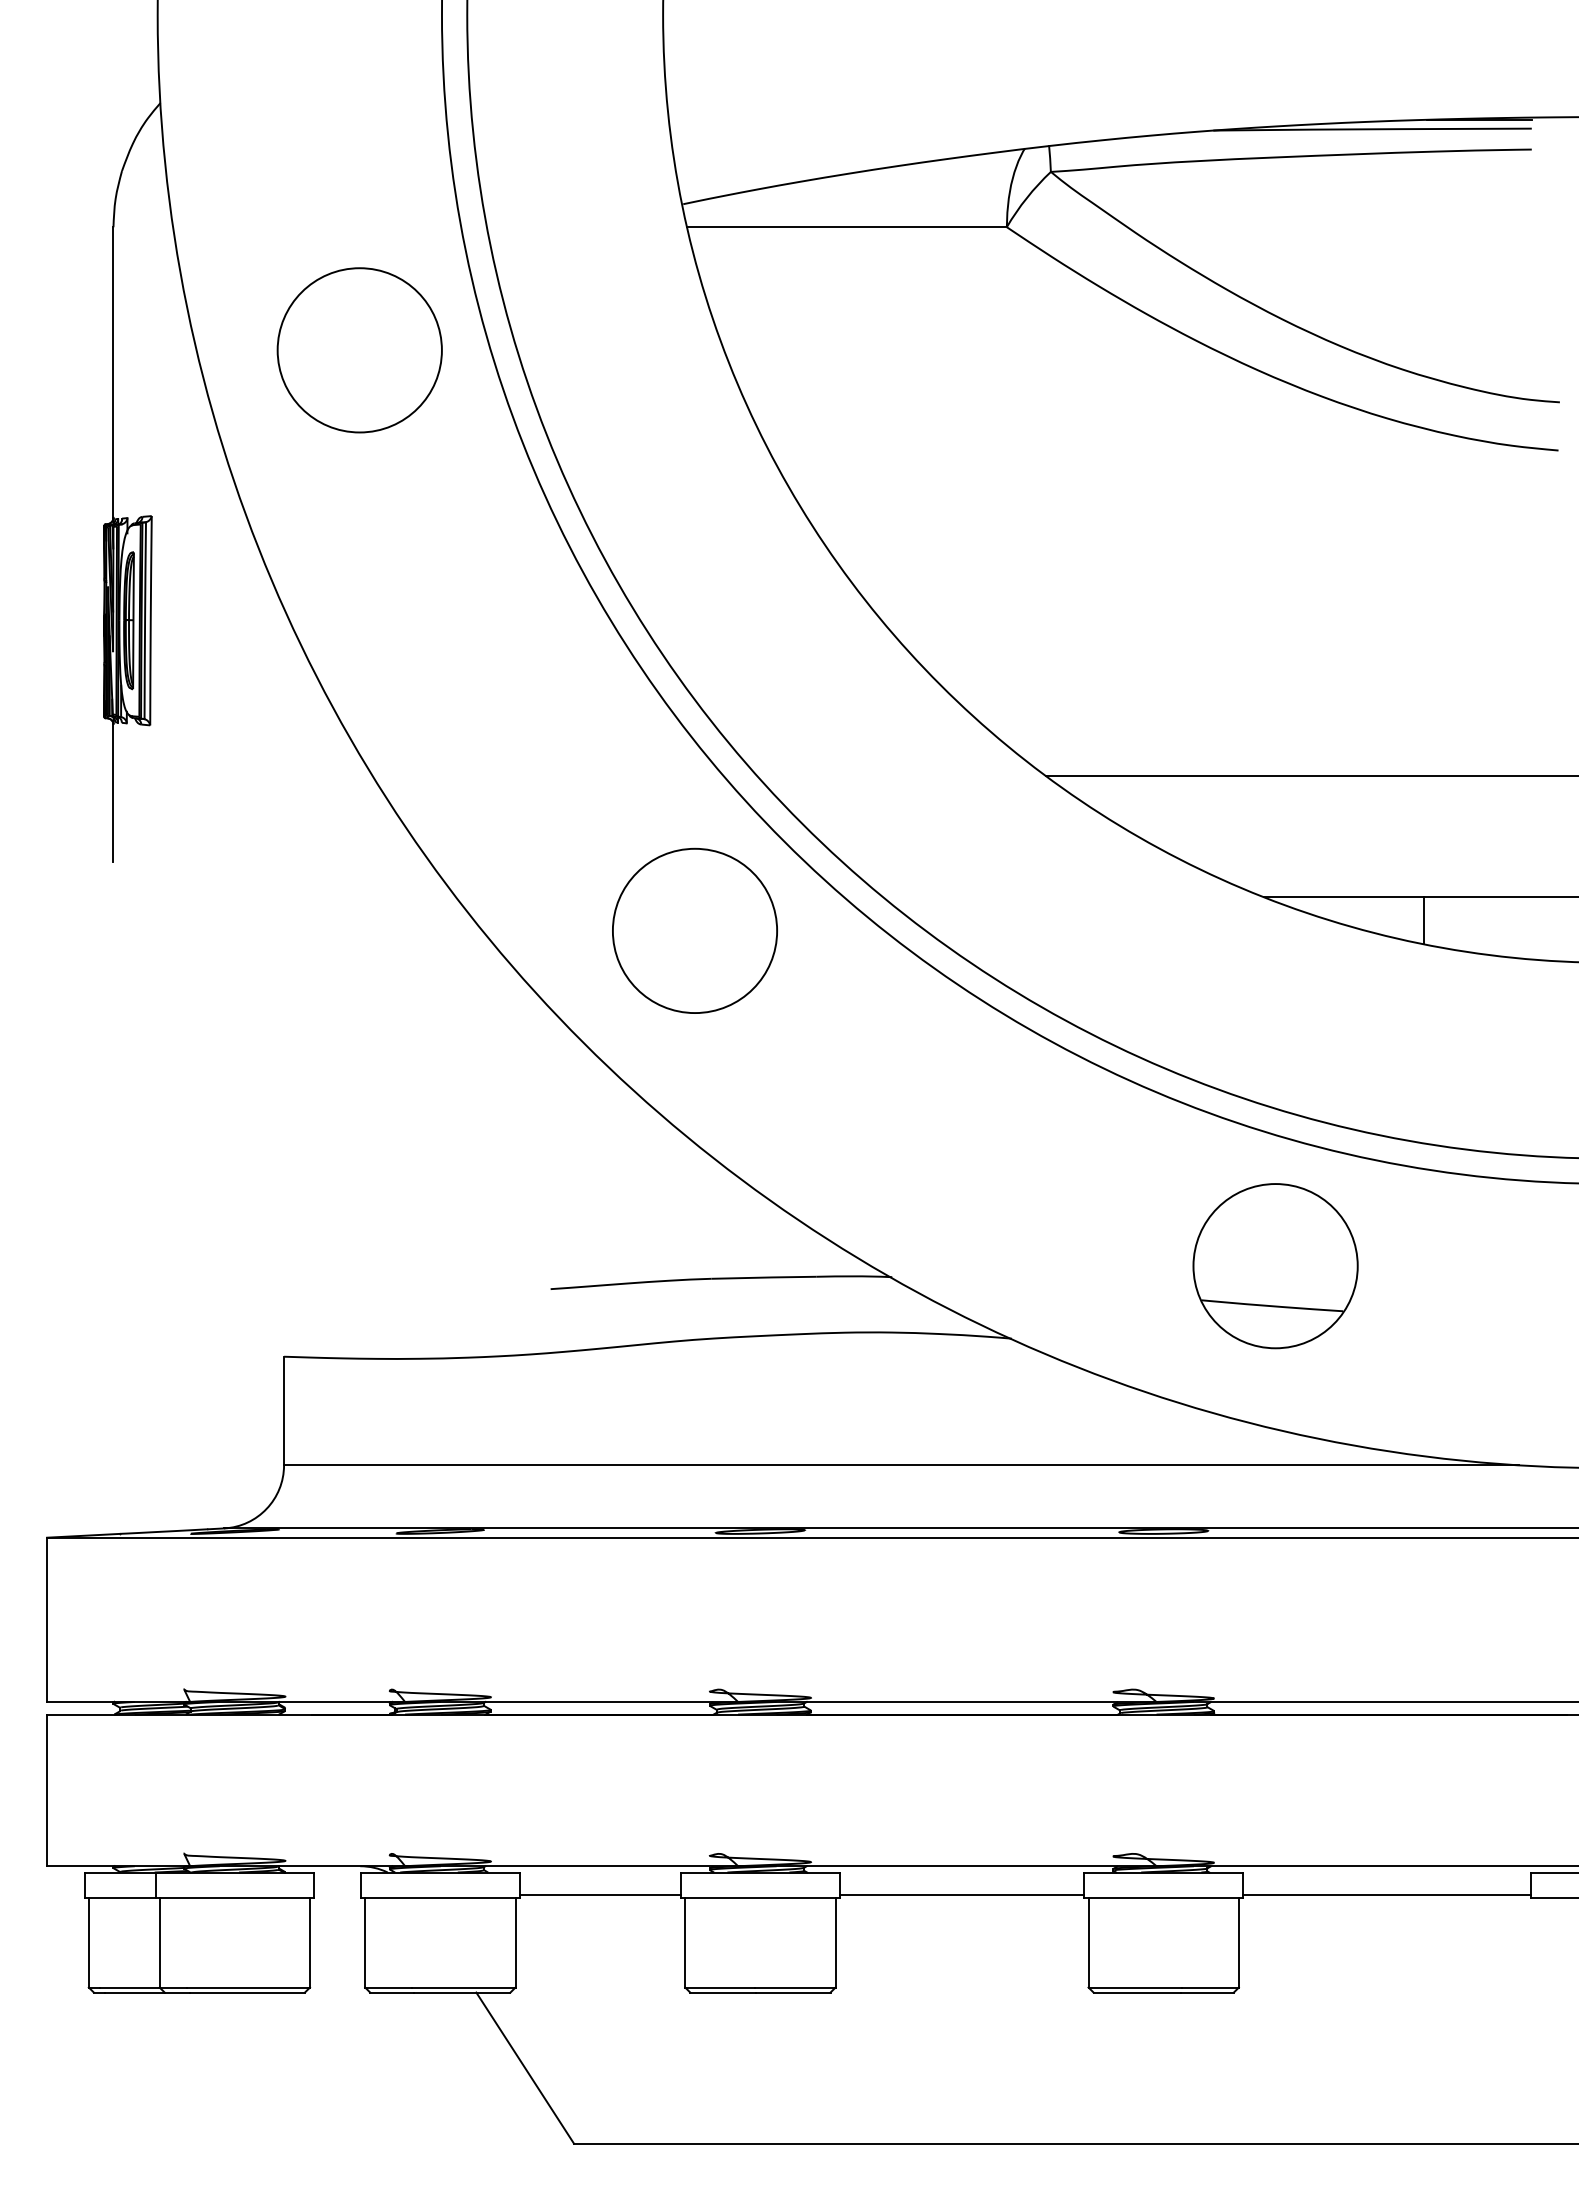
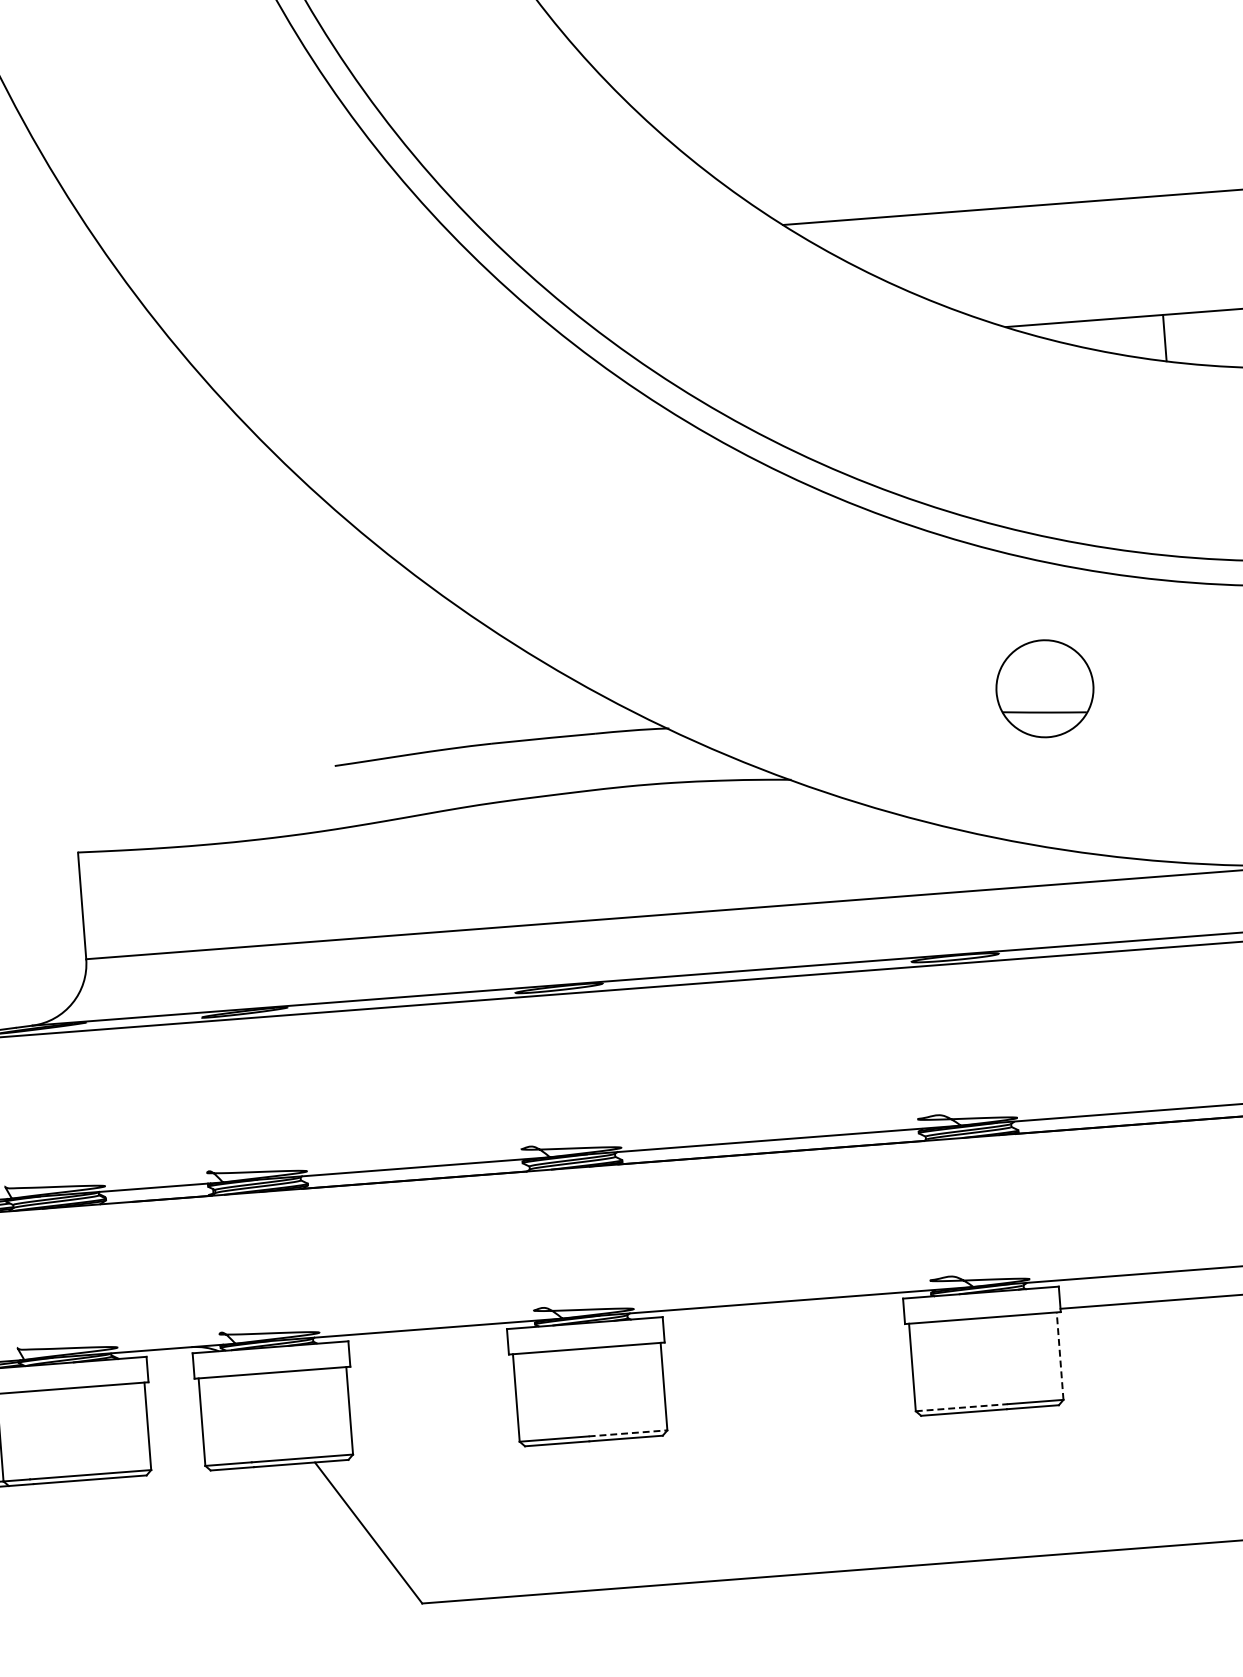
circle: (694, 930) -> (448, 402), removed
part: (1275, 1266) -> (1044, 688), size x0.6
line: (600, 1895) -> (429, 1357), removed
line: (961, 1895) -> (784, 1330), removed
line: (1238, 1942) -> (1059, 1355), solid -> dashed
line: (796, 1987) -> (628, 1433), solid -> dashed
line: (1135, 1987) -> (961, 1407), solid -> dashed

